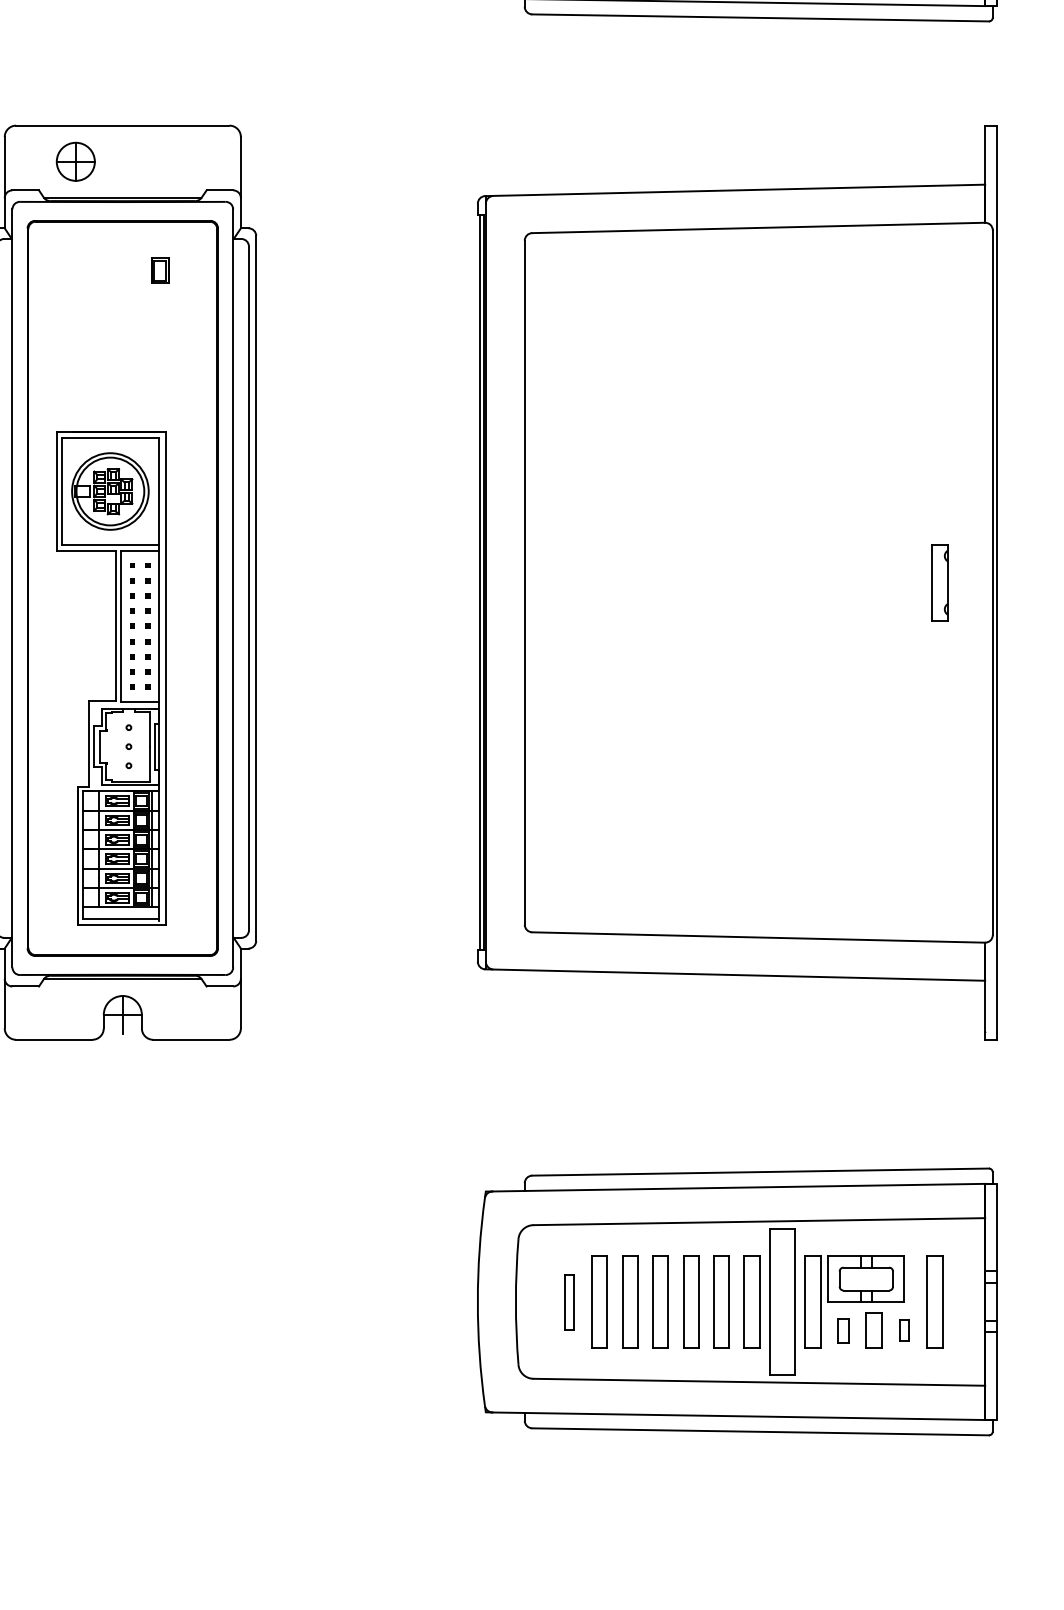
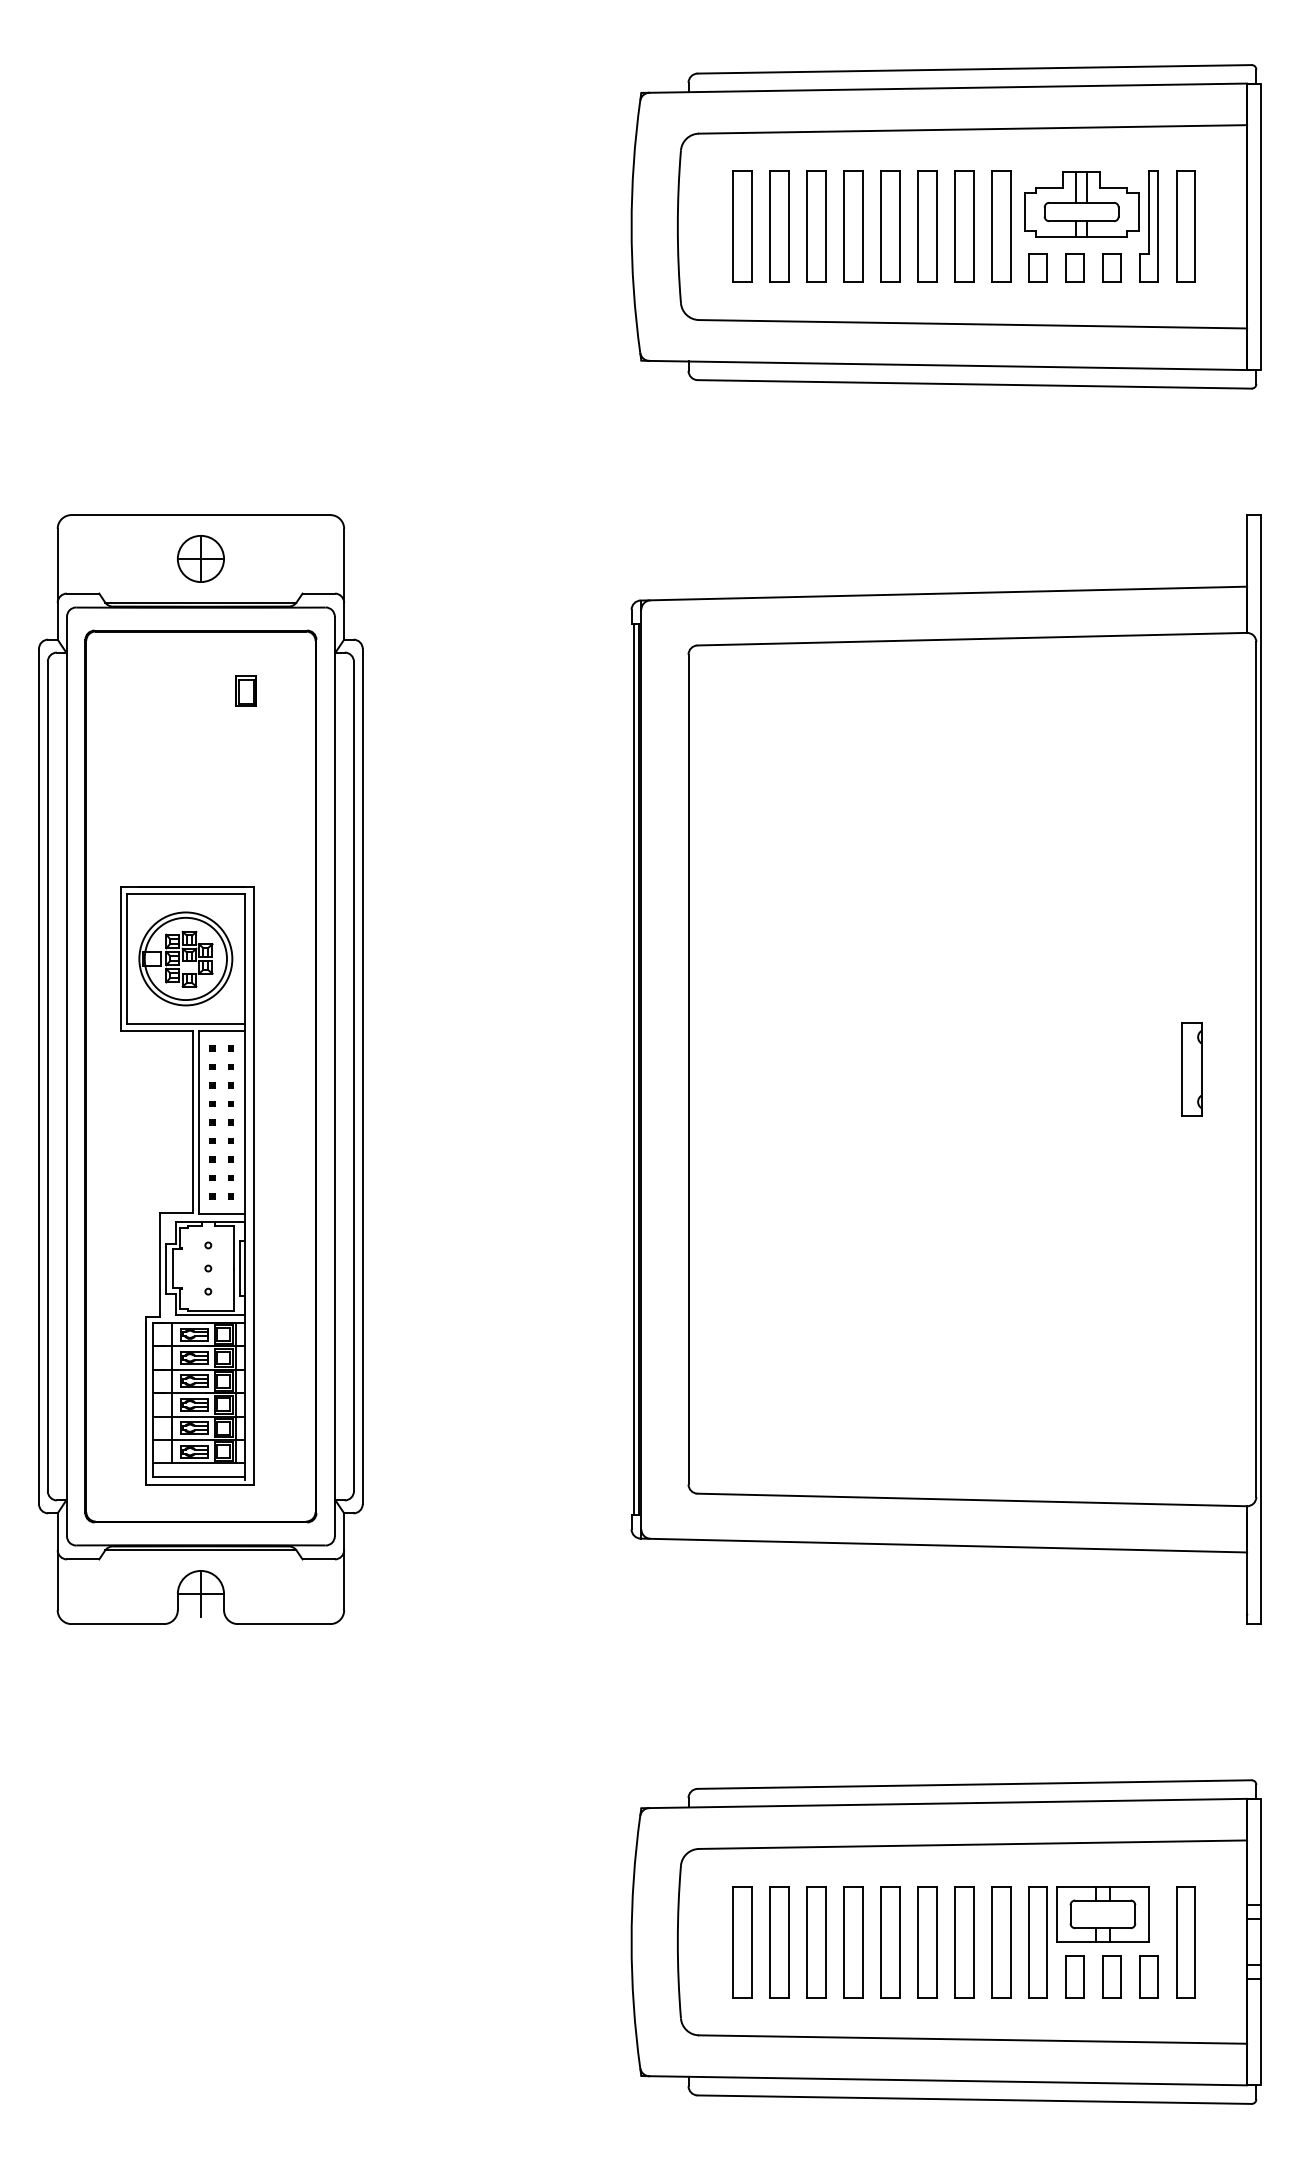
part: (75, 161) -> (200, 558), moved
part: (569, 1302) -> (742, 1942), size x1.67
part: (782, 1302) -> (1001, 1942), size x0.62
part: (842, 1330) -> (1074, 1976), size x1.43
part: (903, 1330) -> (1148, 1976), size x1.67

